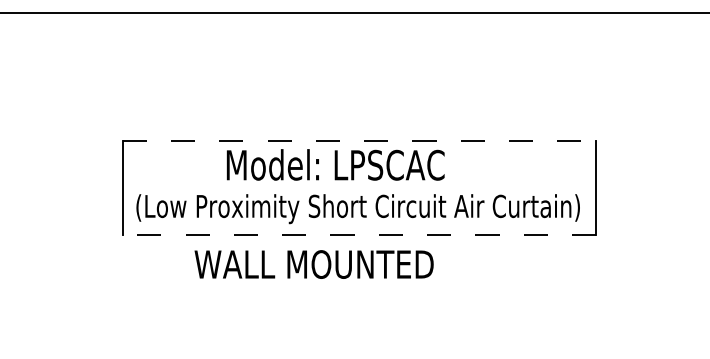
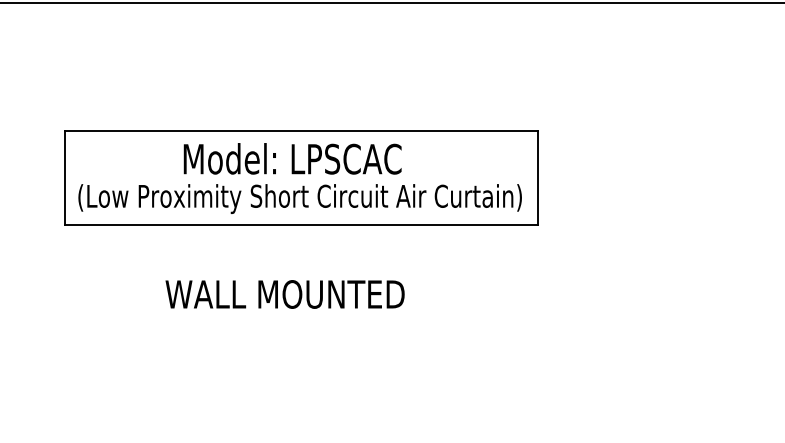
line: (359, 141) -> (301, 131), dashed -> solid
text: (335, 164) -> (292, 158), moved
line: (359, 234) -> (301, 224), dashed -> solid
text: (313, 264) -> (284, 294), moved

